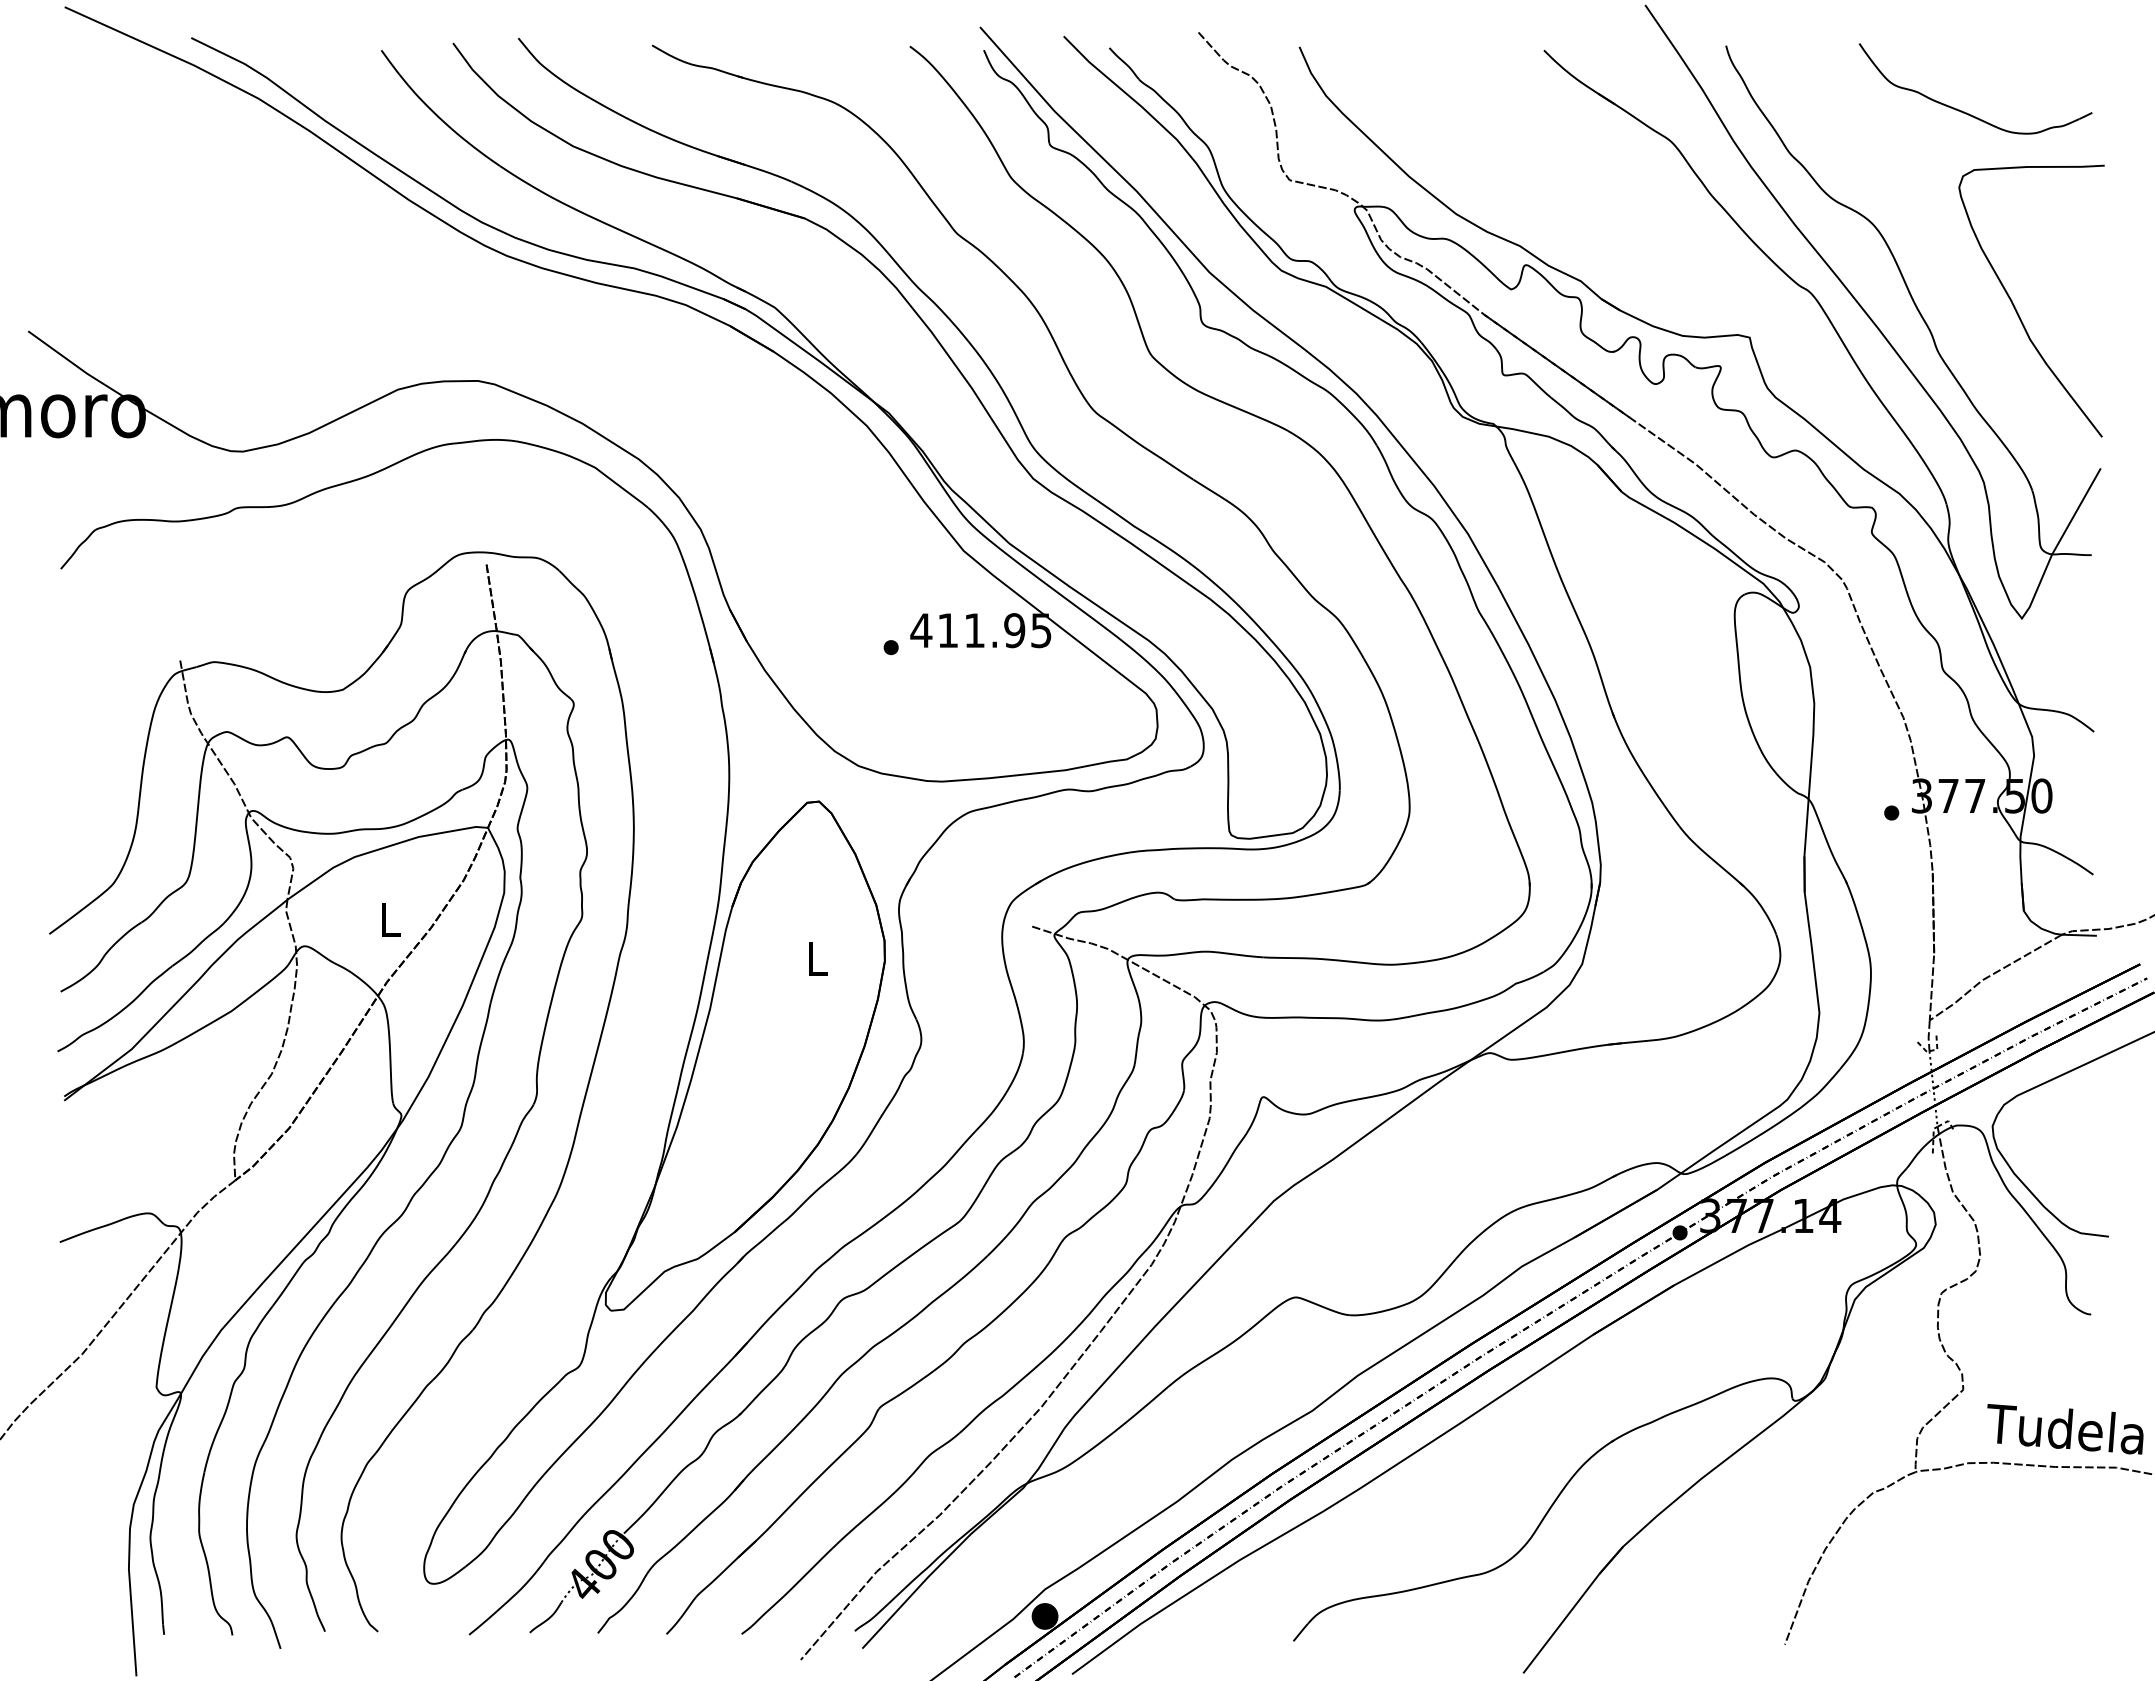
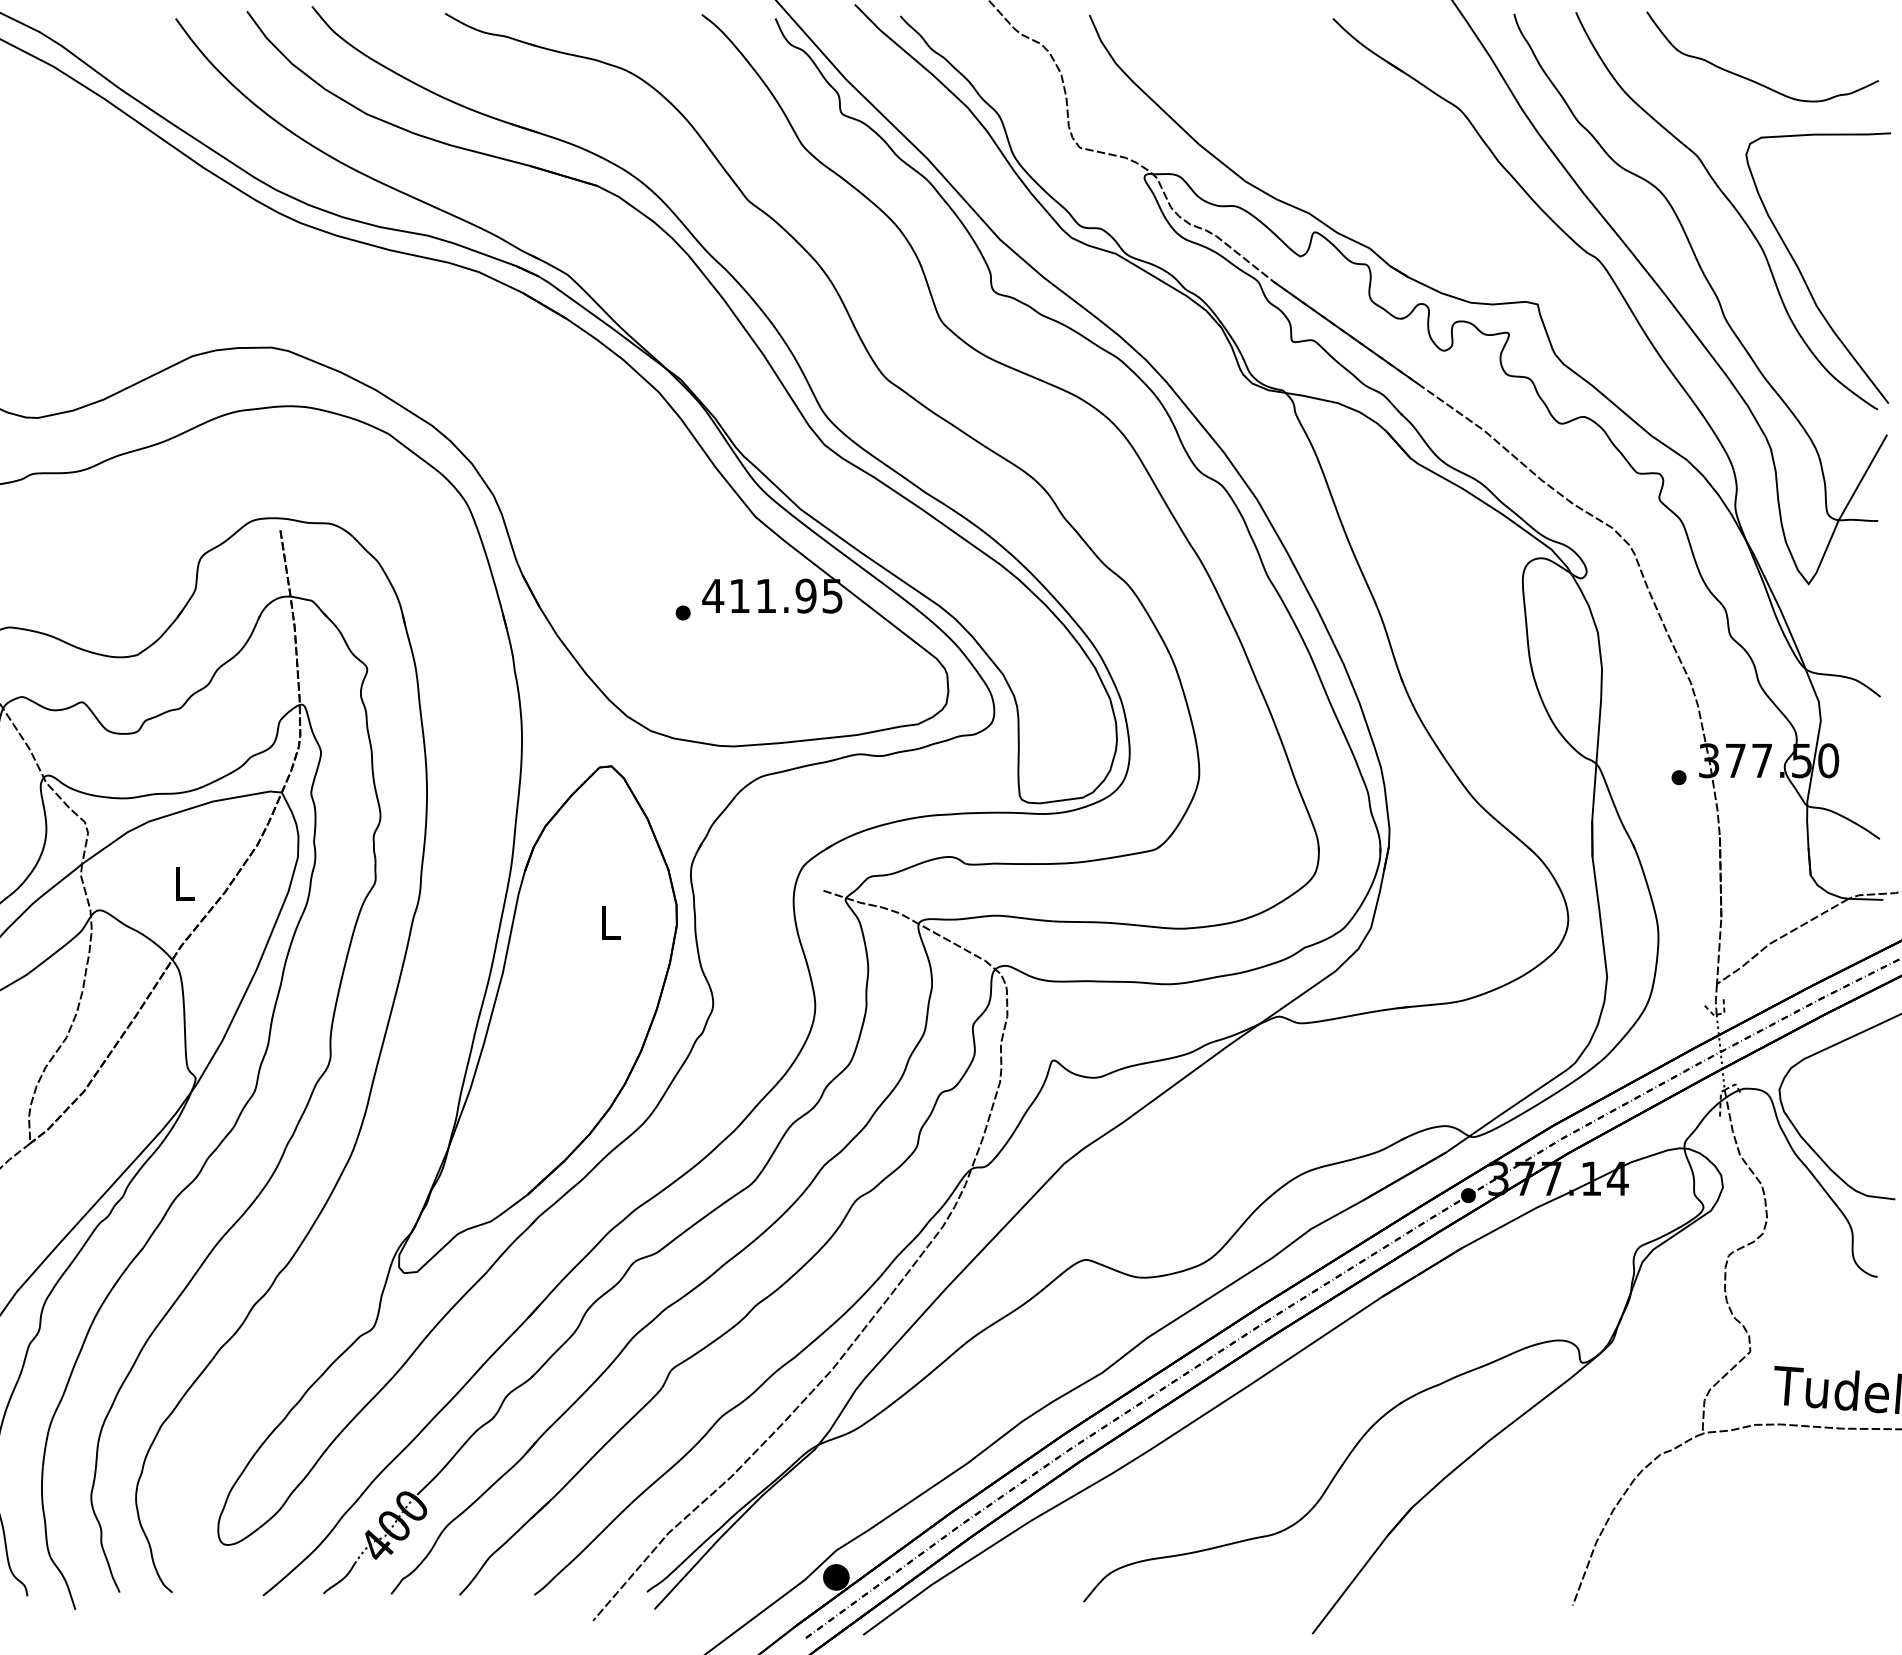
curve: (1944, 238) -> (1731, 205), added

